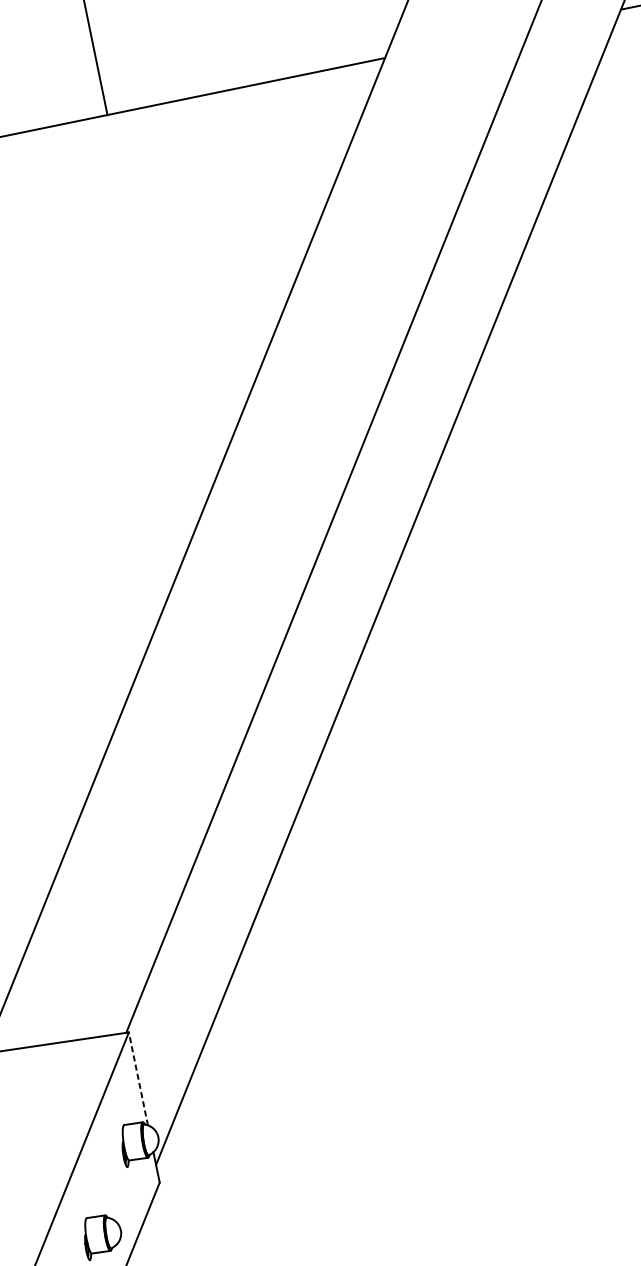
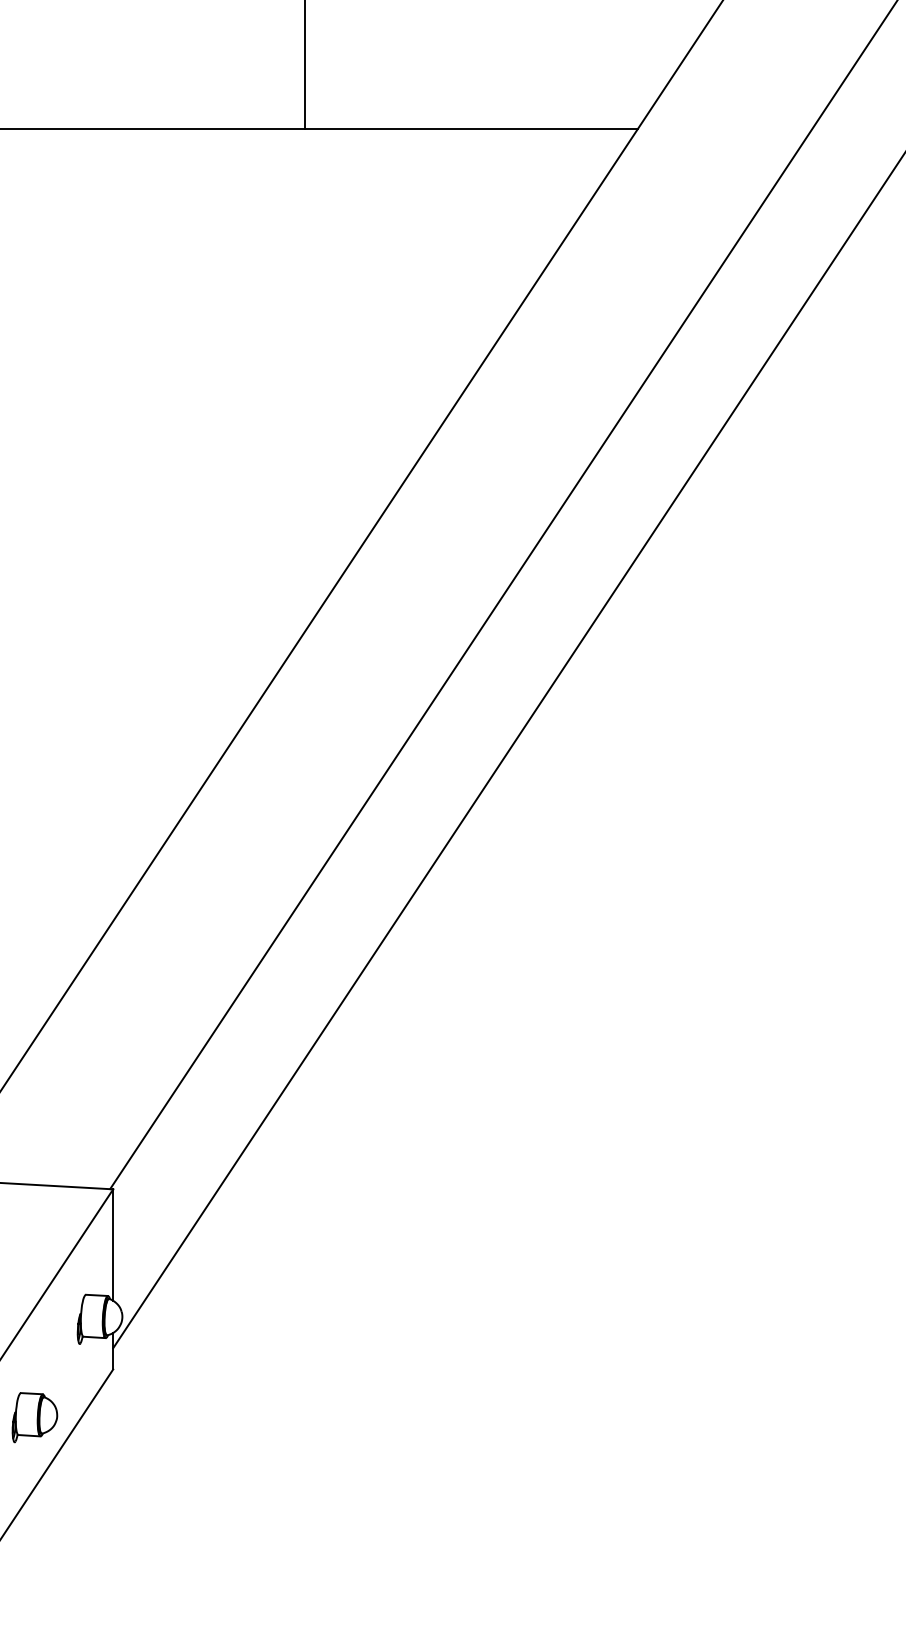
line: (138, 1079) -> (113, 1245), dashed -> solid

